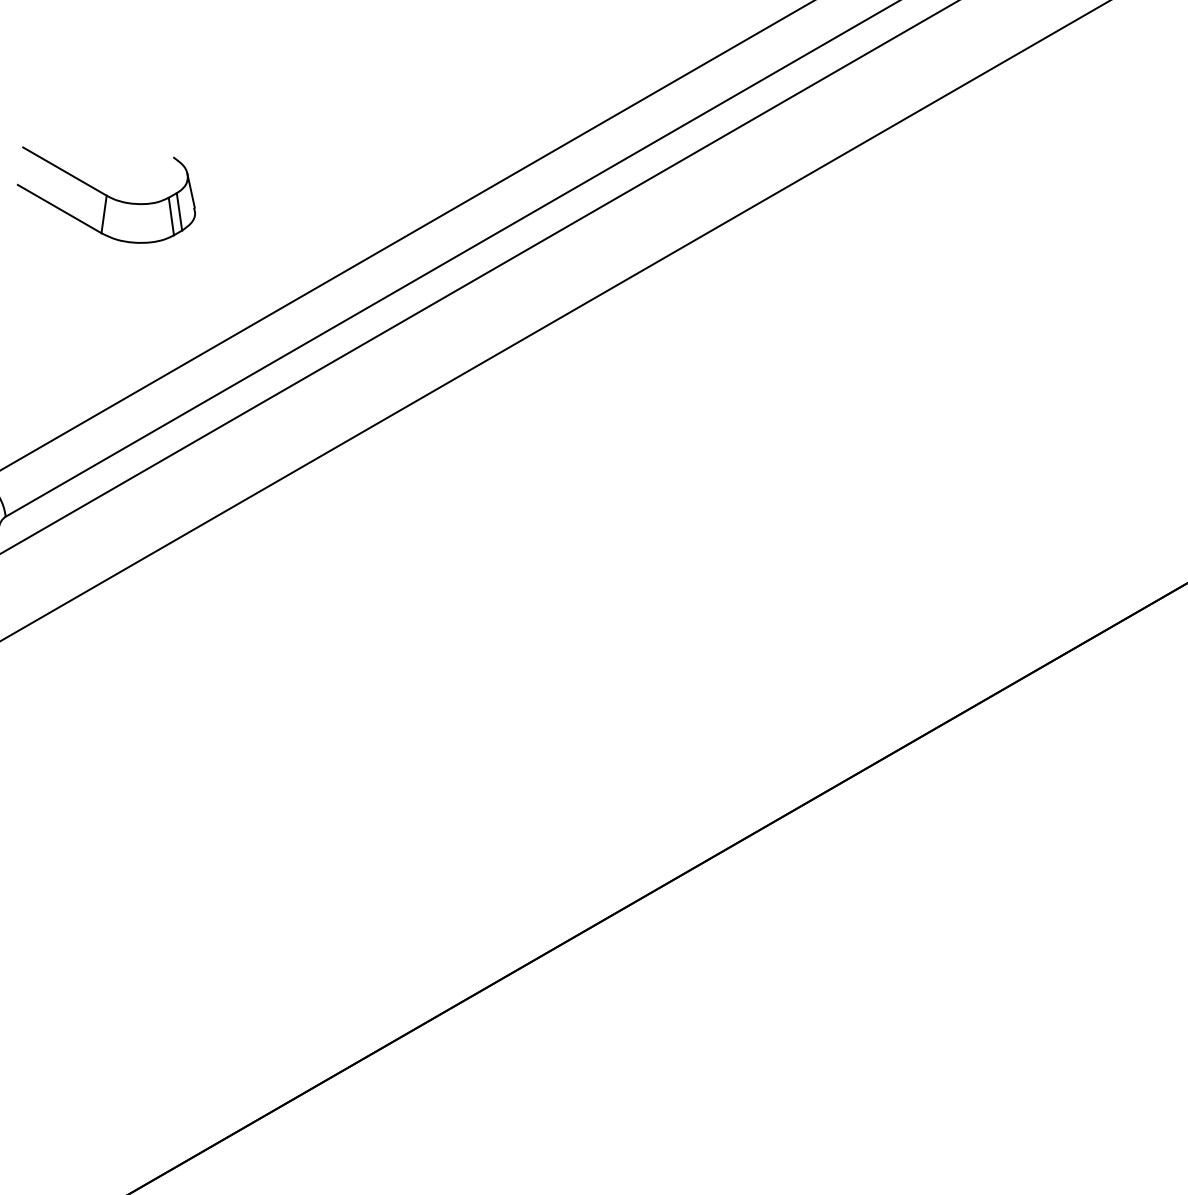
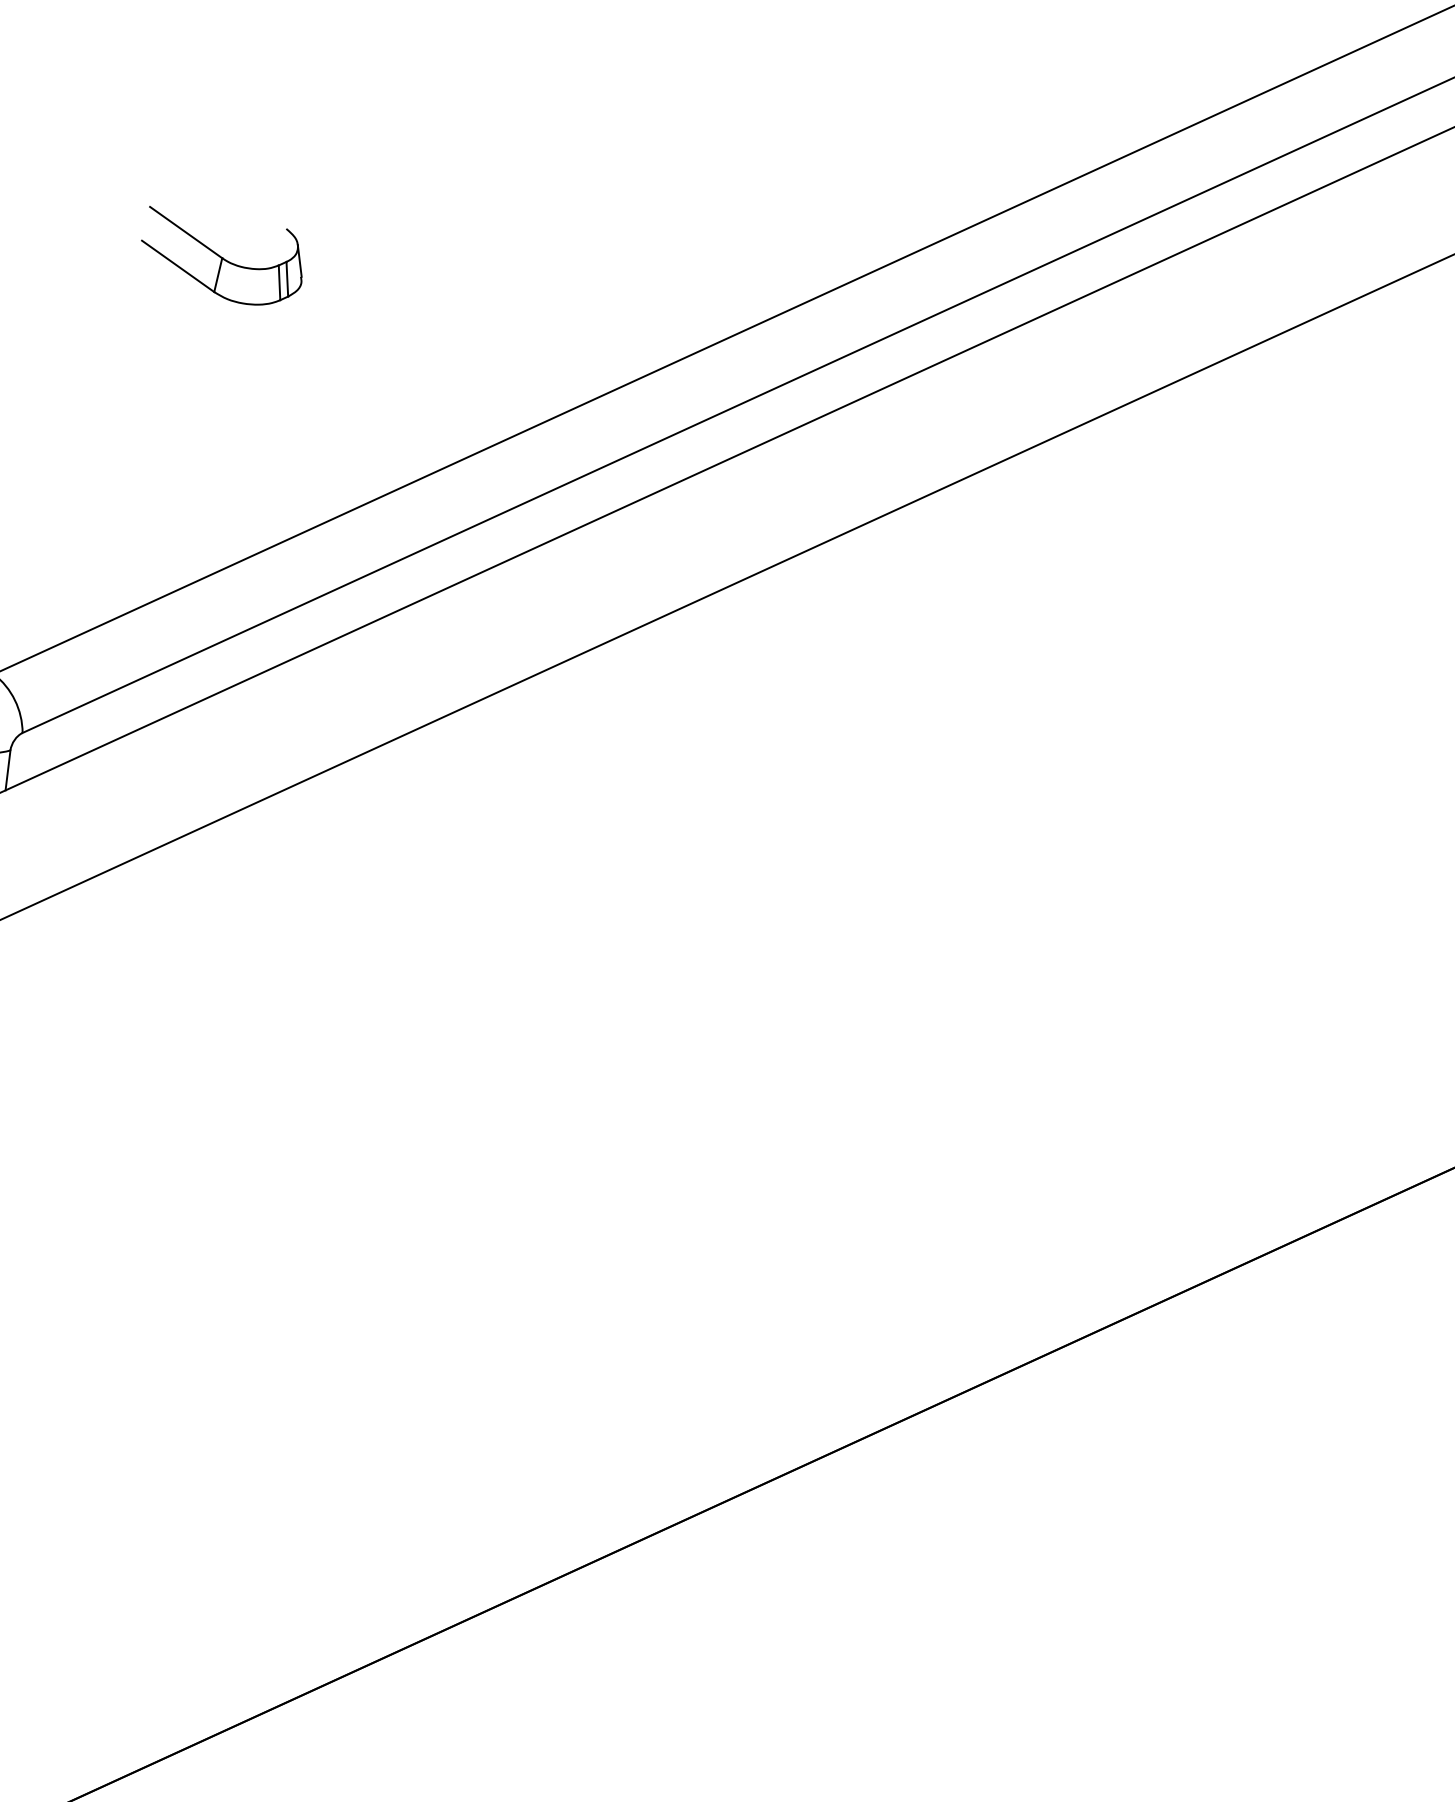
part: (105, 194) -> (220, 256), size x0.6

